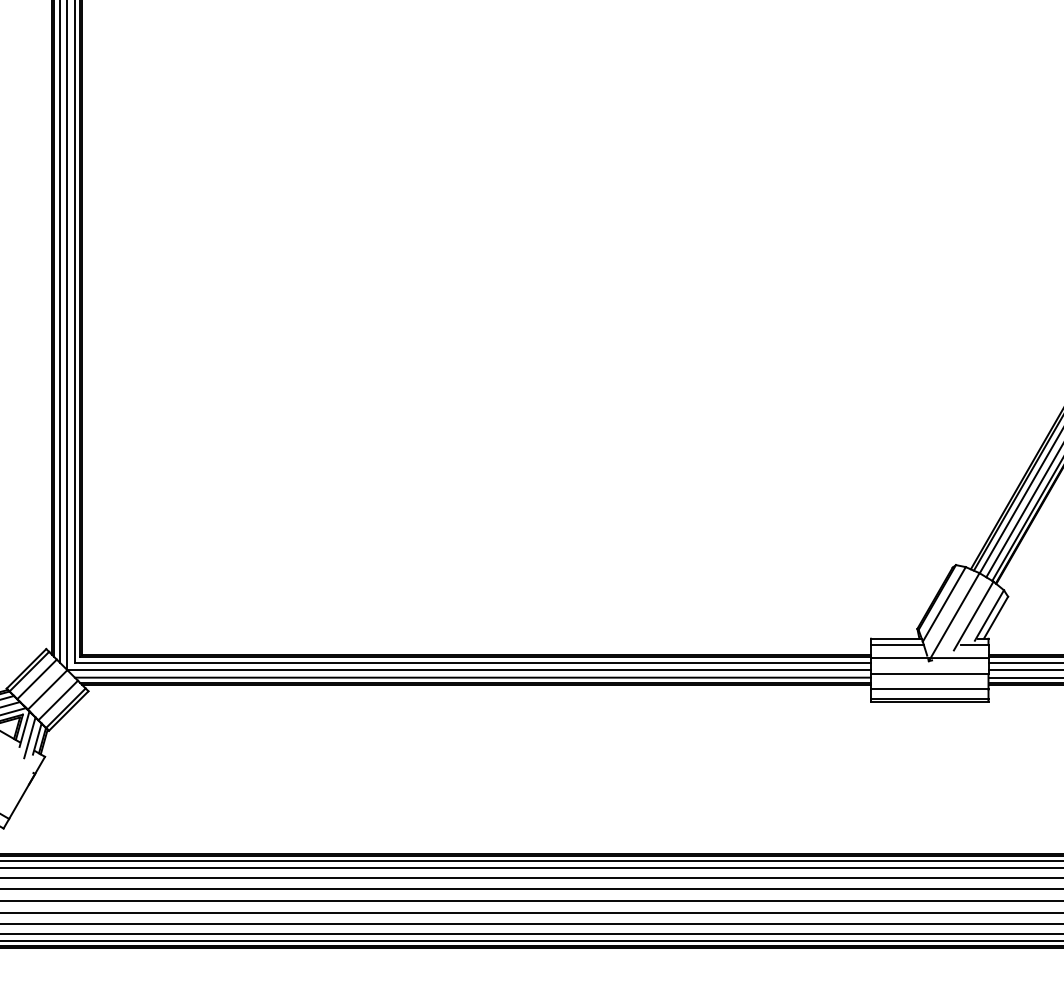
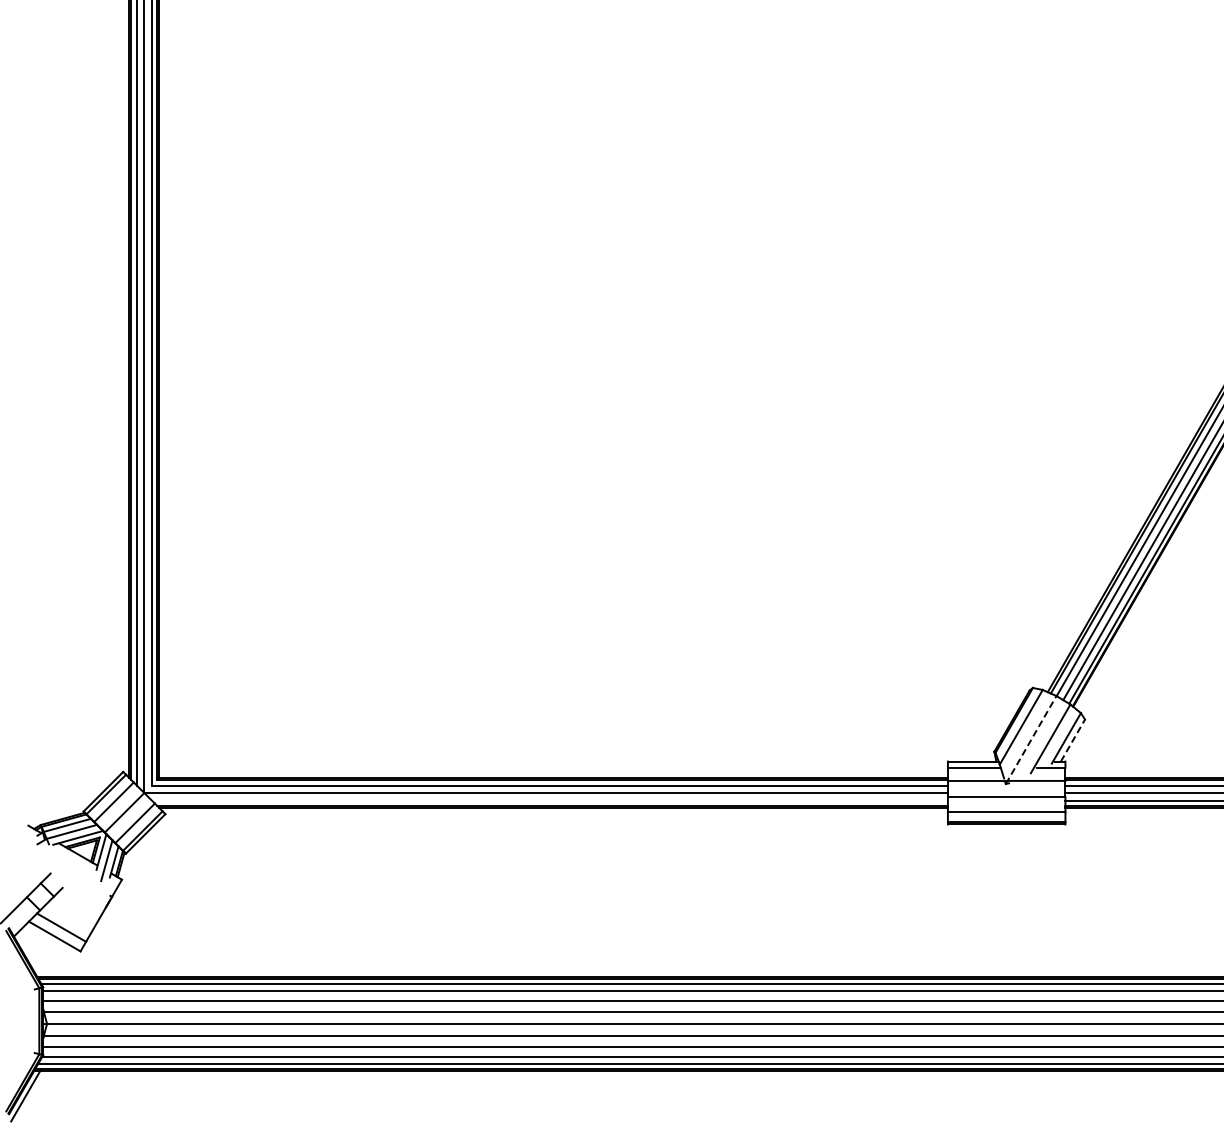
line: (954, 617) -> (1031, 740), solid -> dashed
line: (996, 617) -> (1073, 740), solid -> dashed
line: (472, 677) -> (549, 800), removed

